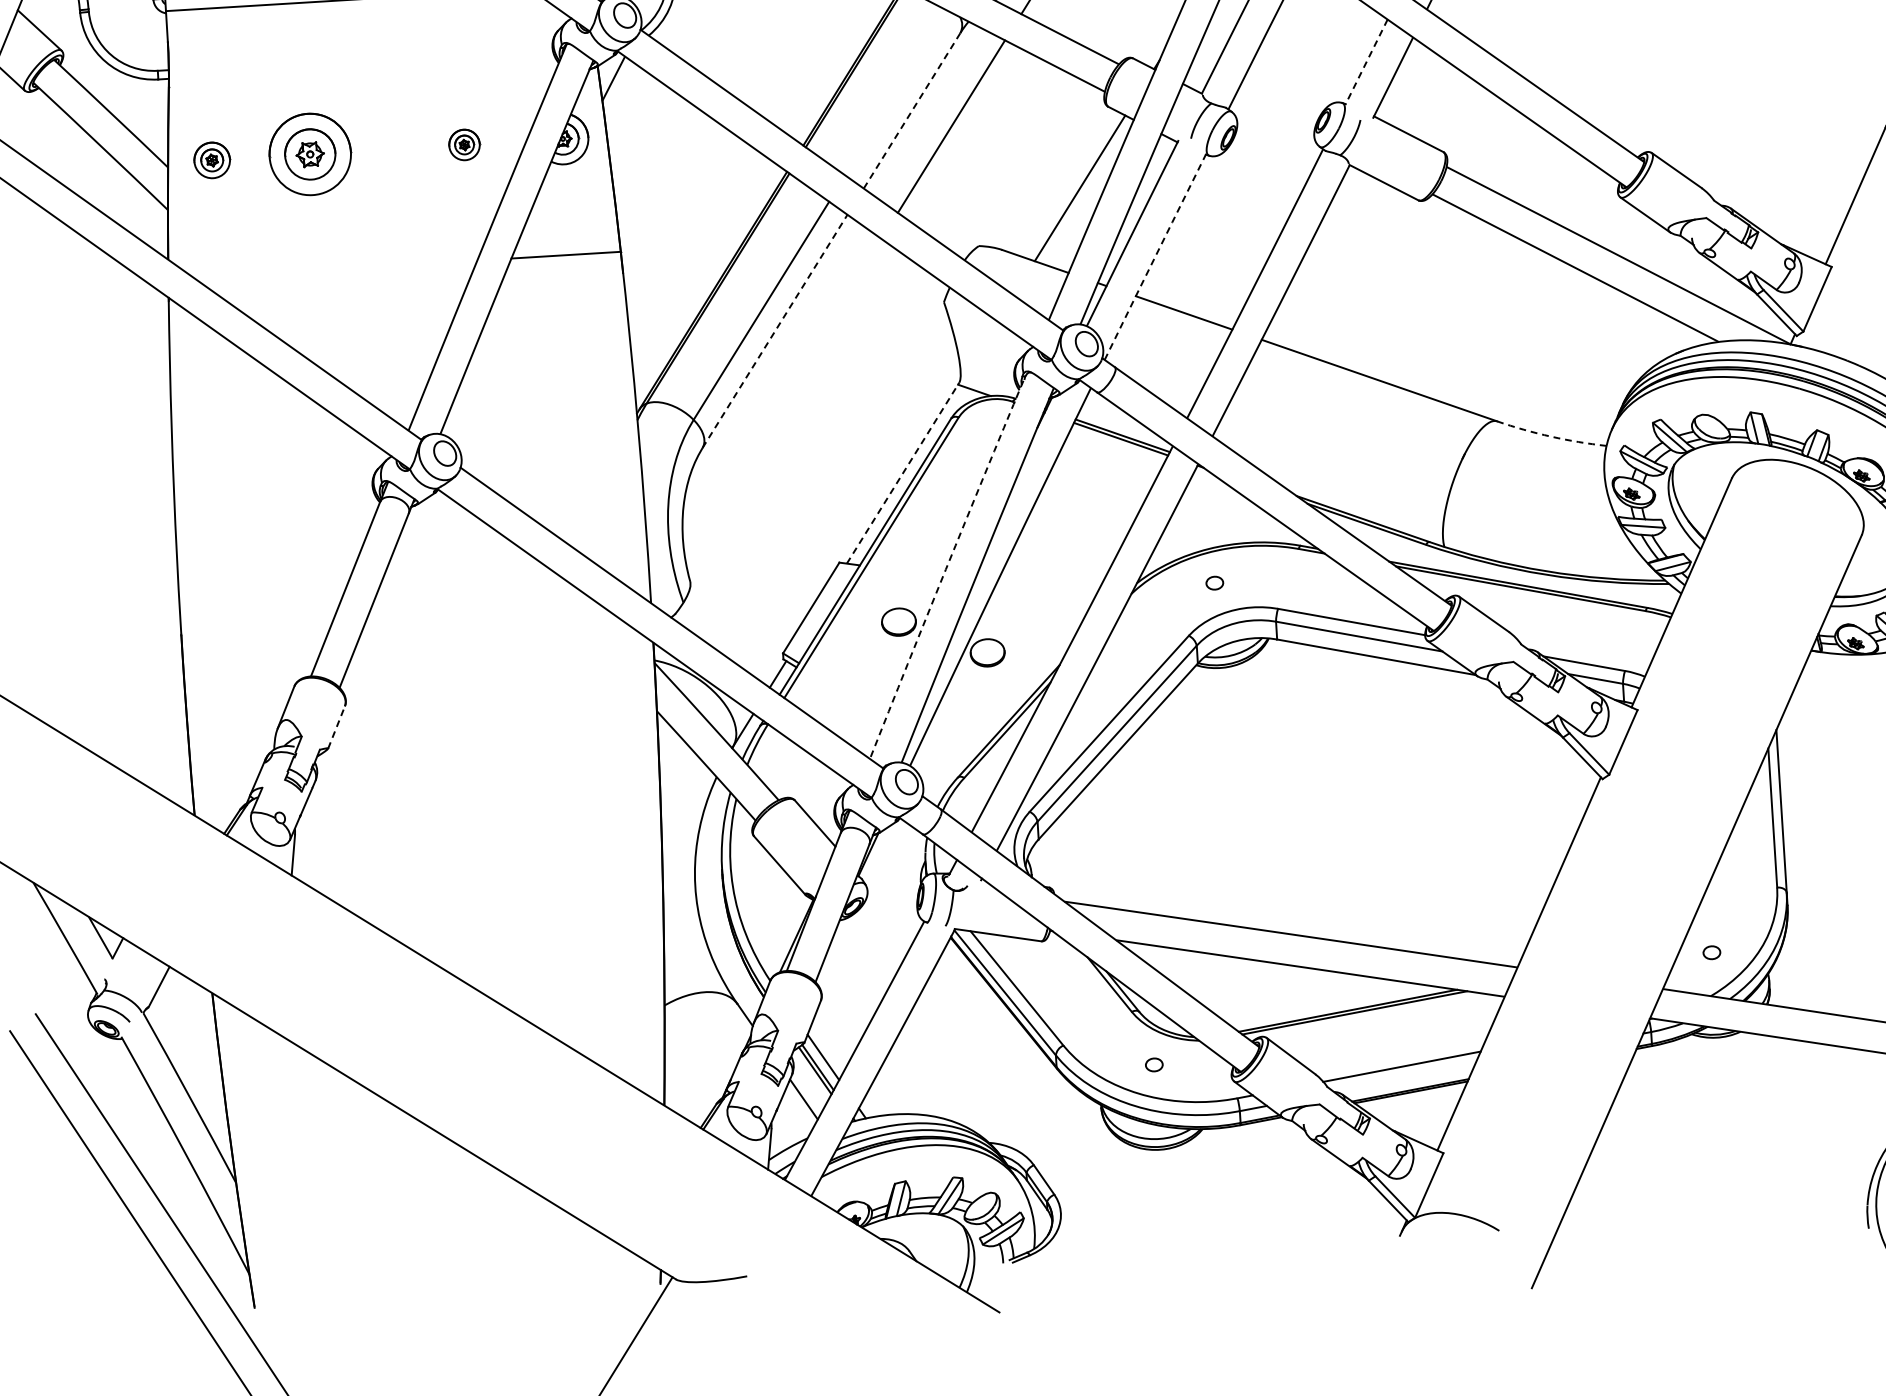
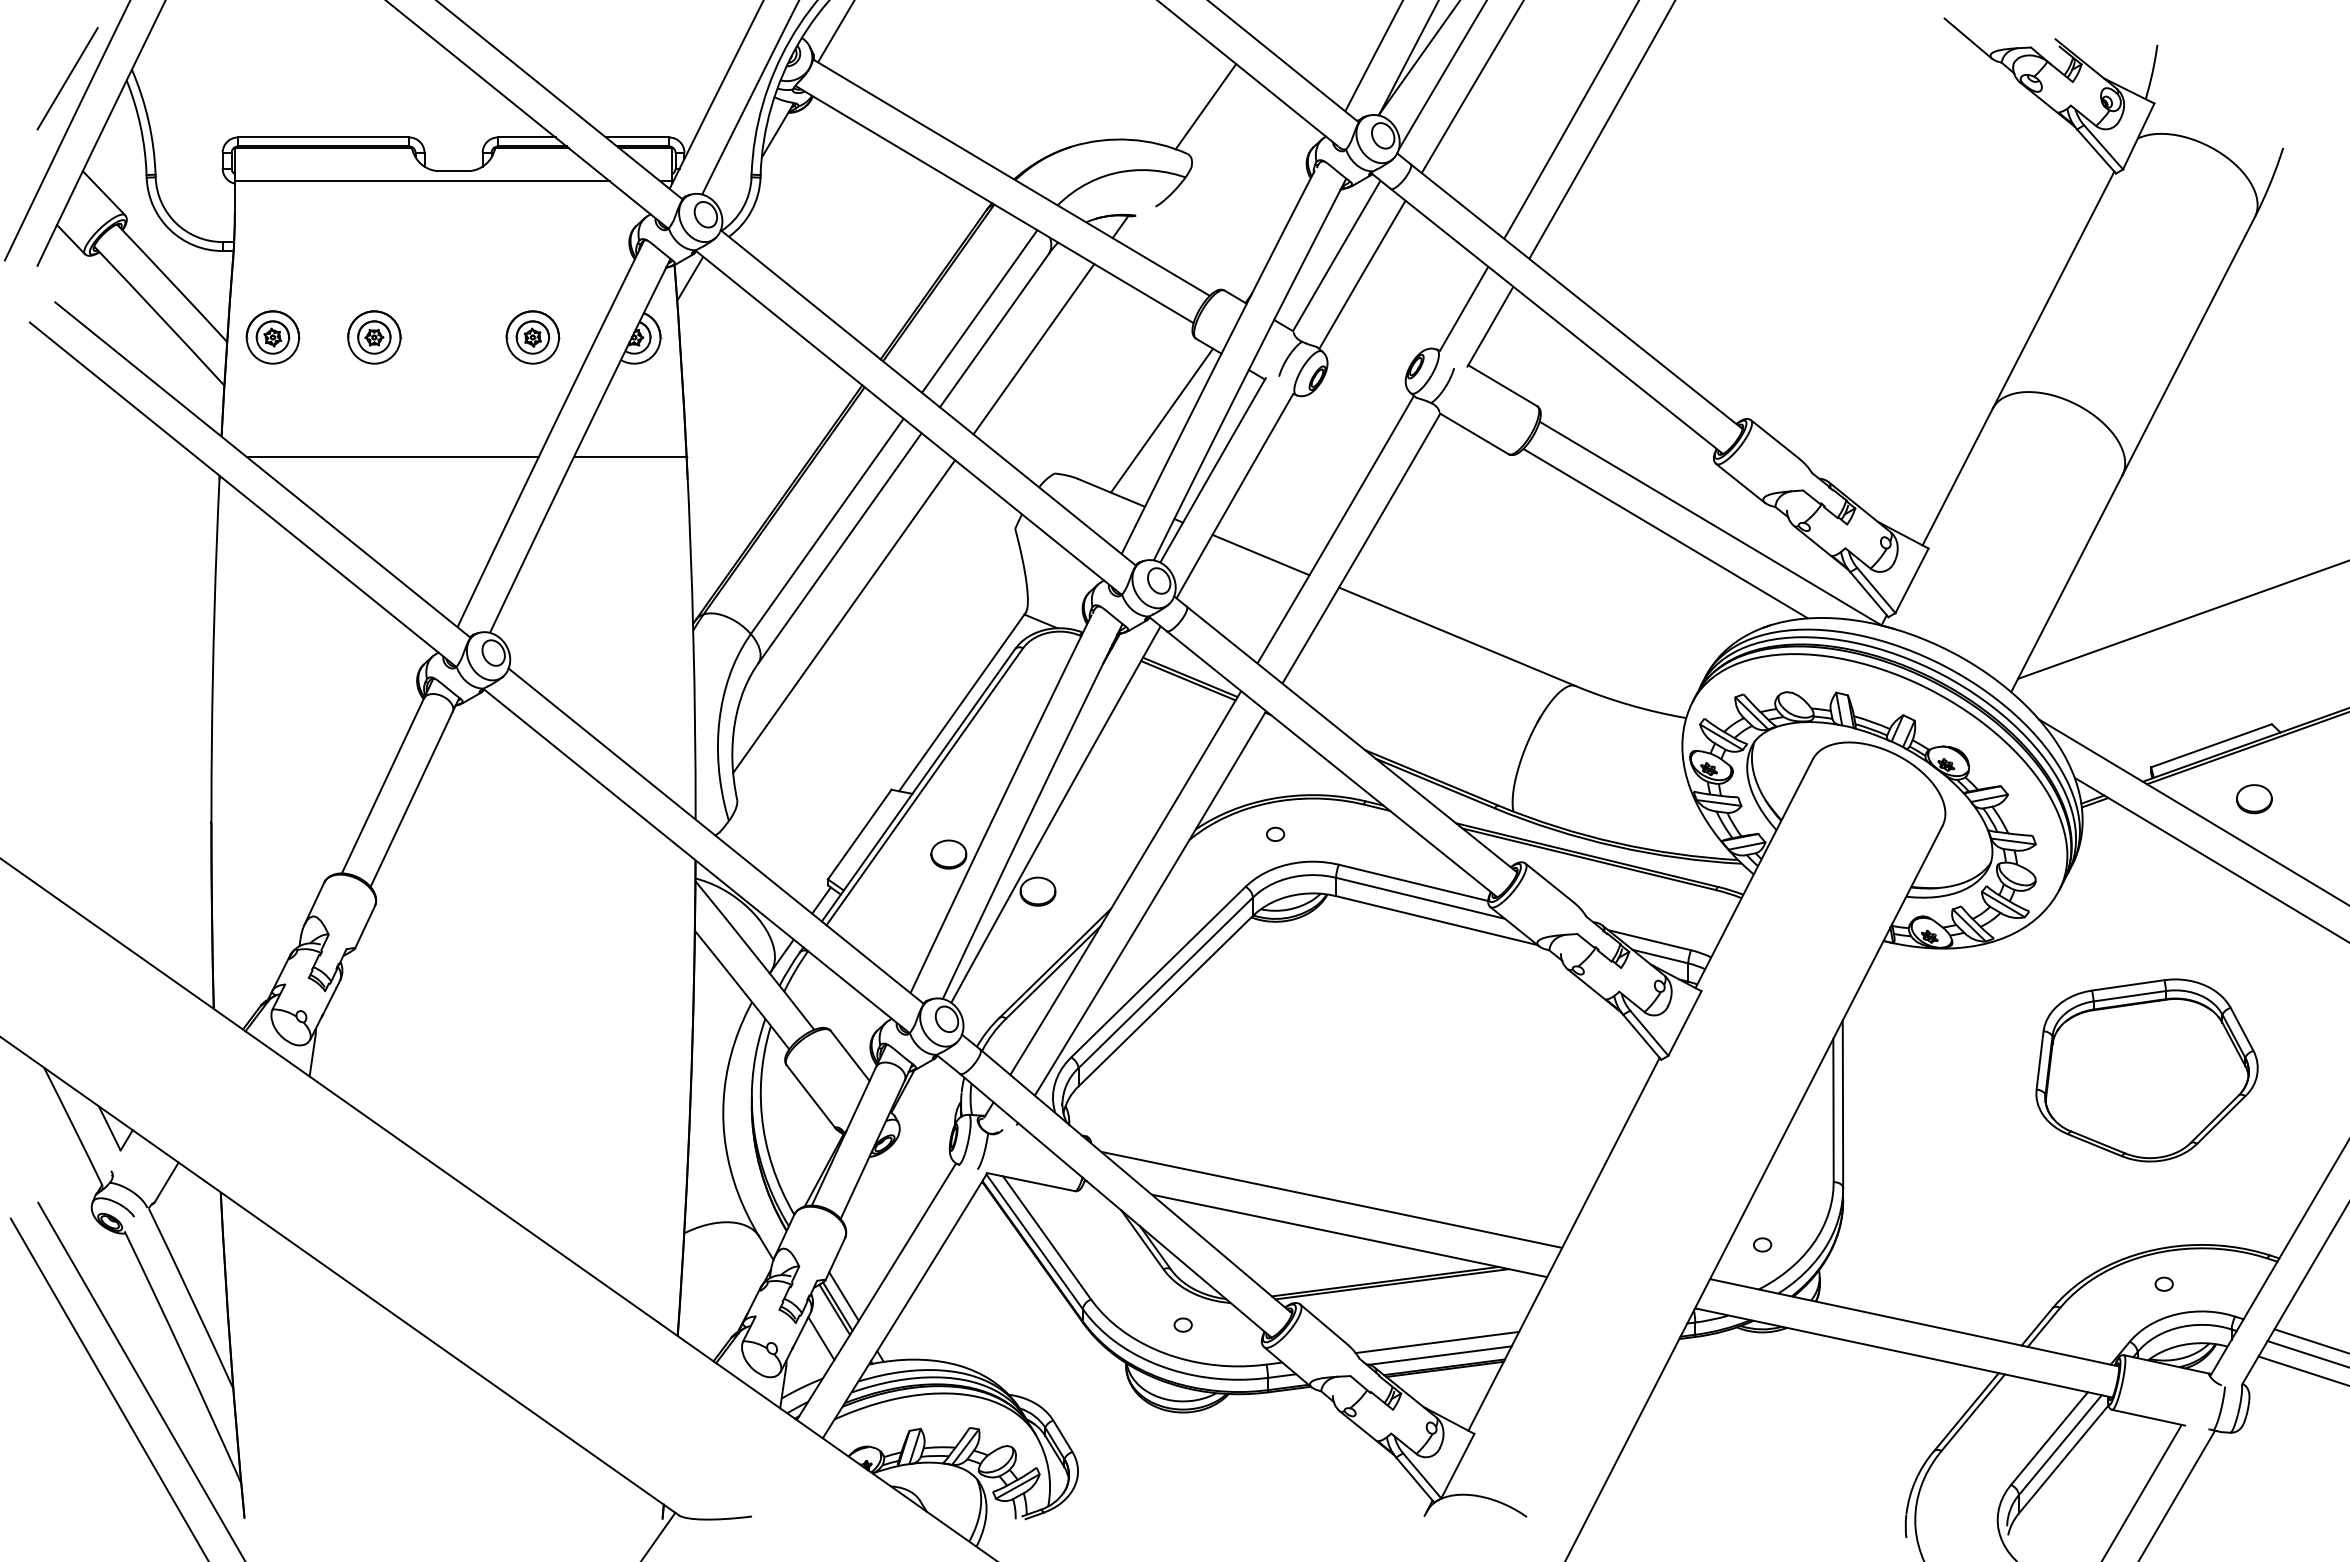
line: (1366, 61) -> (1464, 308), dashed -> solid
line: (896, 93) -> (979, 311), added
line: (912, 110) -> (994, 330), dashed -> solid
part: (464, 145) -> (532, 337), size x1.67
part: (310, 154) -> (374, 337), size x0.62
part: (211, 160) -> (272, 337), size x1.43
line: (1154, 256) -> (1234, 495), dashed -> solid
line: (335, 269) -> (392, 457), added
line: (775, 330) -> (840, 547), dashed -> solid
line: (783, 397) -> (844, 616), added
arc: (1550, 437) -> (1629, 705), dashed -> solid
line: (903, 472) -> (962, 701), dashed -> solid
arc: (946, 569) -> (1000, 803), dashed -> solid
line: (337, 726) -> (365, 926), dashed -> solid
line: (1405, 1079) -> (1440, 1355), added

